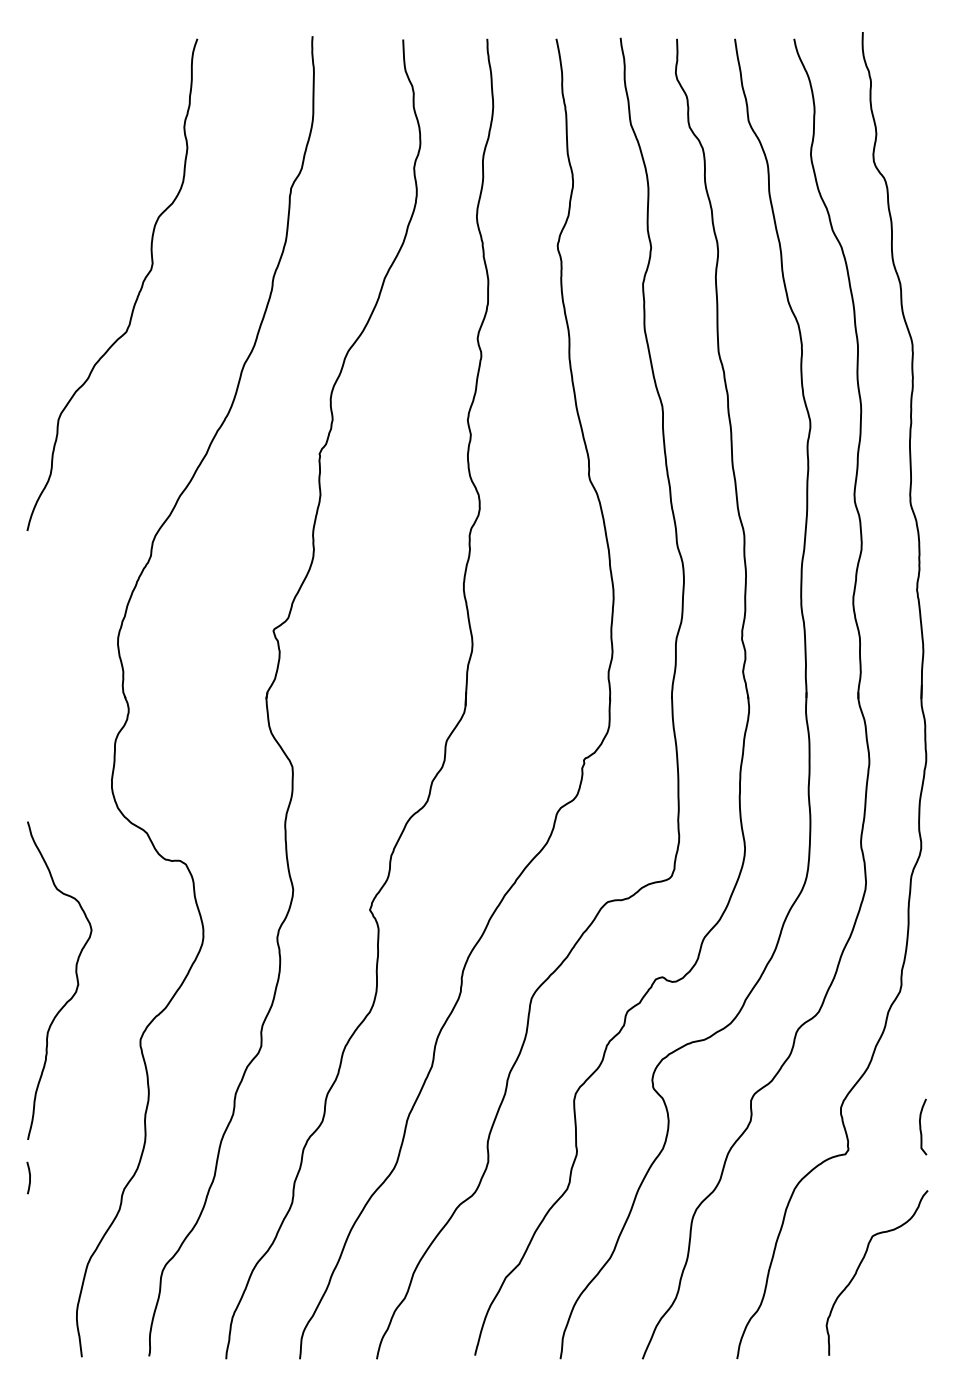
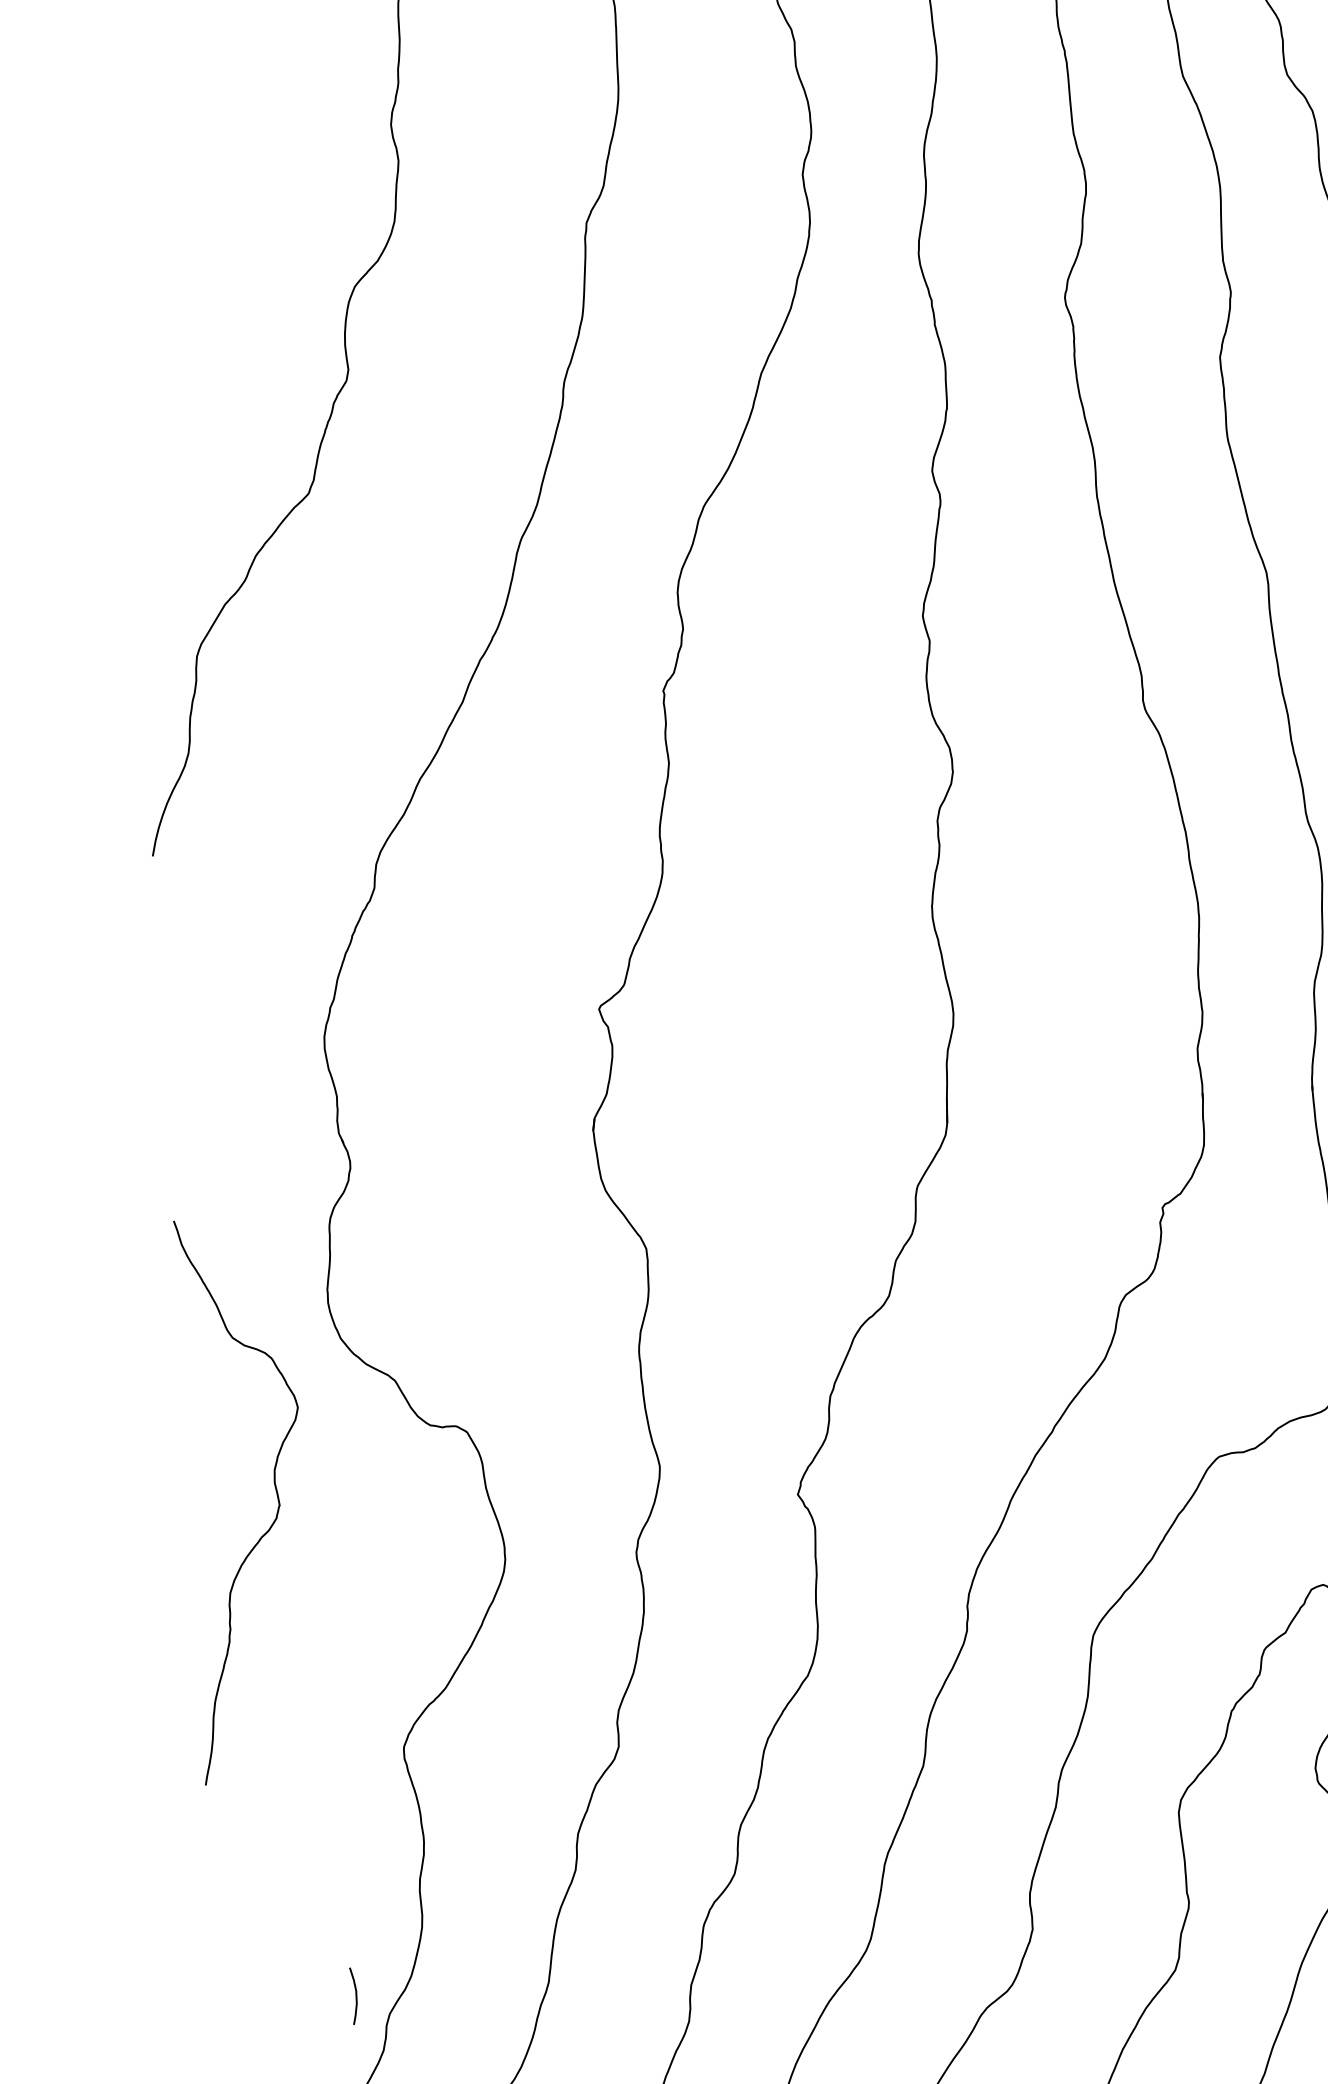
curve: (76, 980) -> (276, 1497), moved
curve: (29, 1177) -> (355, 1995), moved

